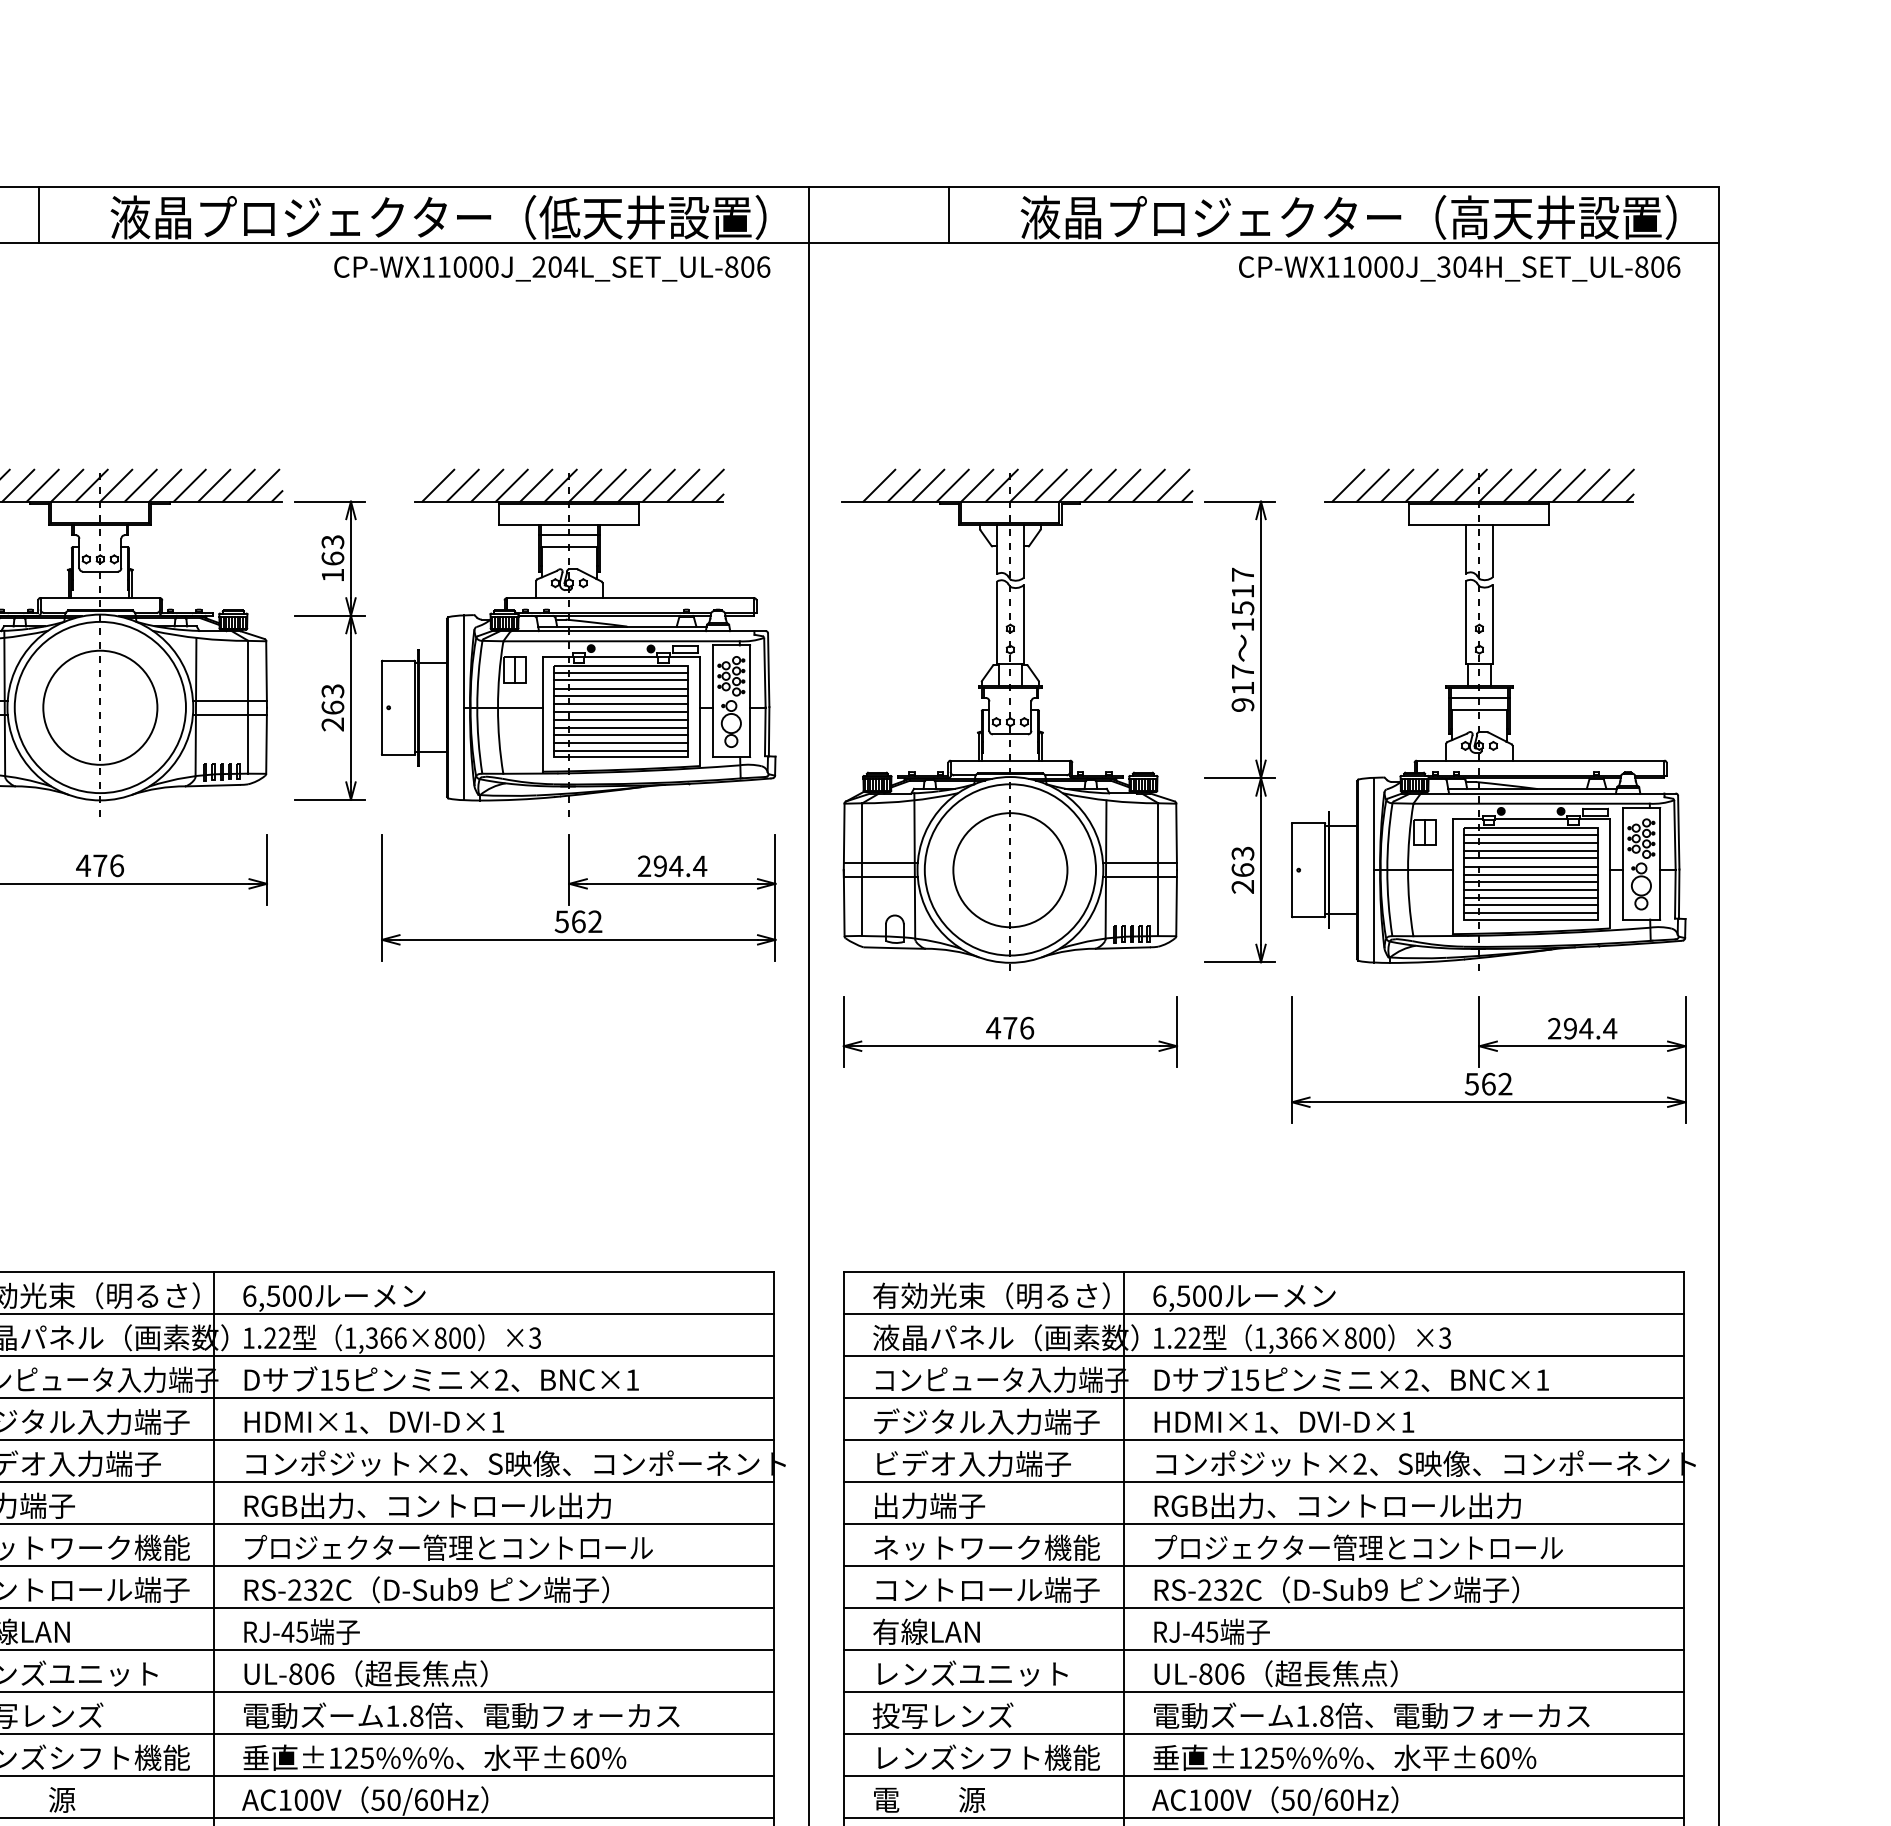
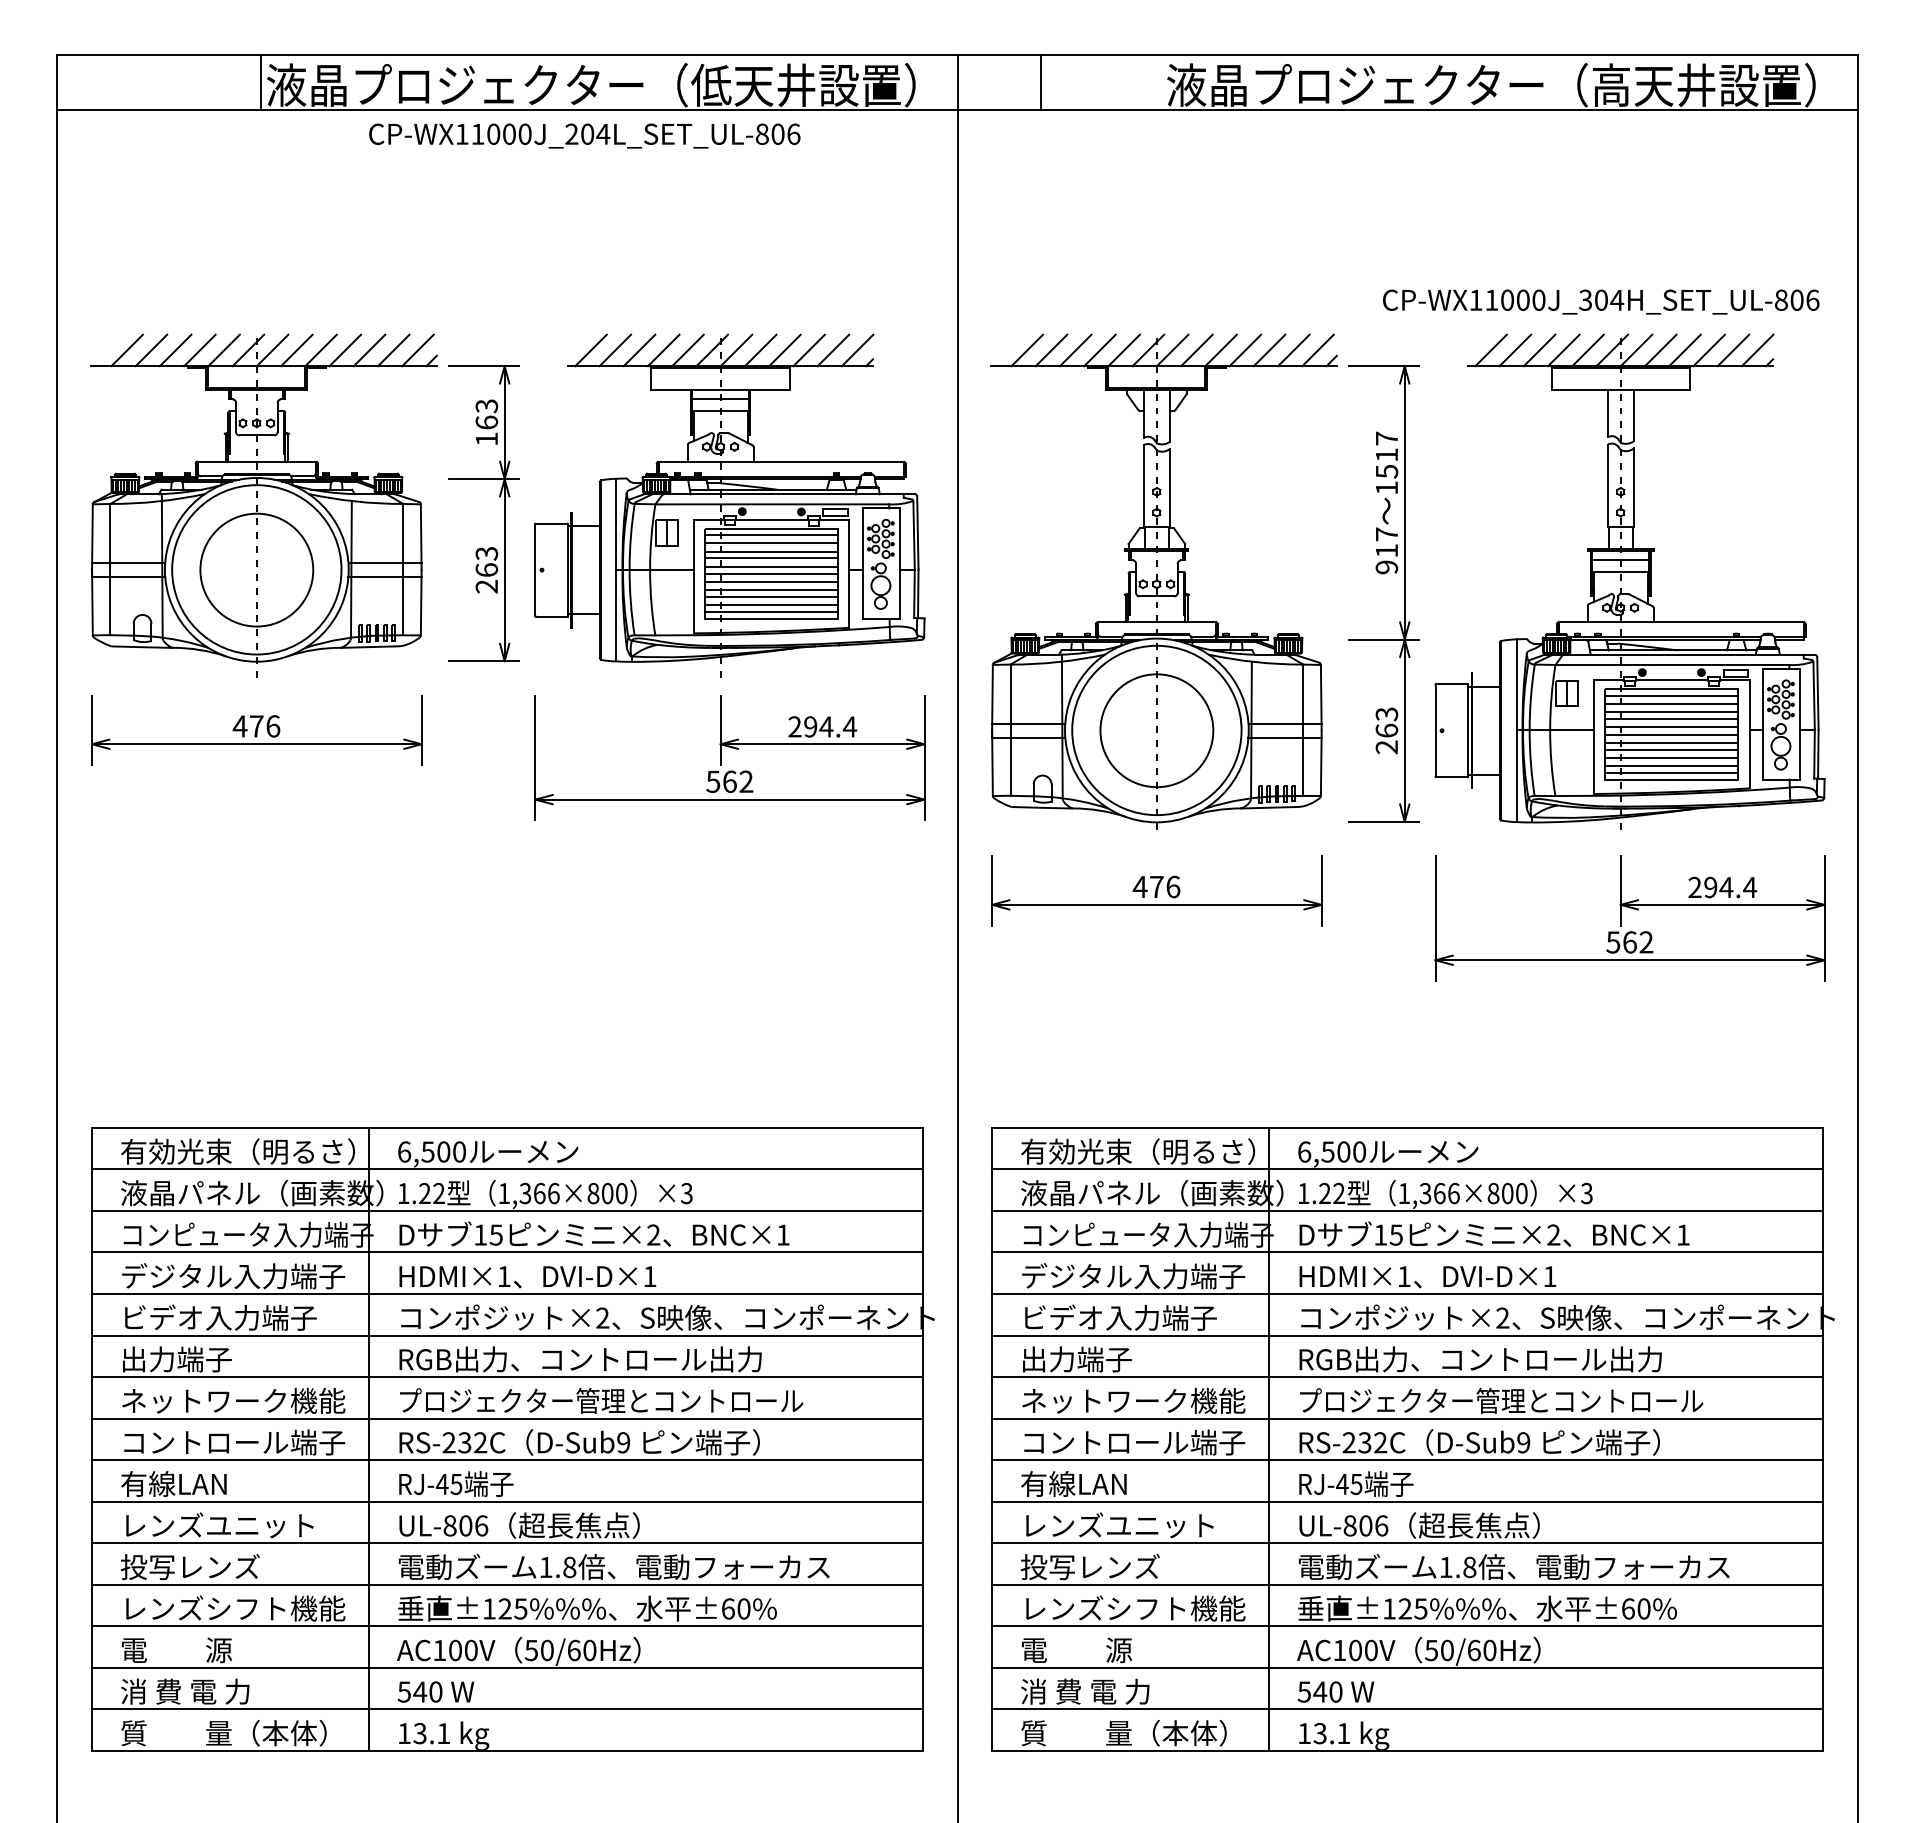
line: (38, 214) -> (260, 82), moved
line: (948, 214) -> (1040, 82), moved
text: (551, 268) -> (584, 135), moved
text: (1459, 268) -> (1601, 301), moved

